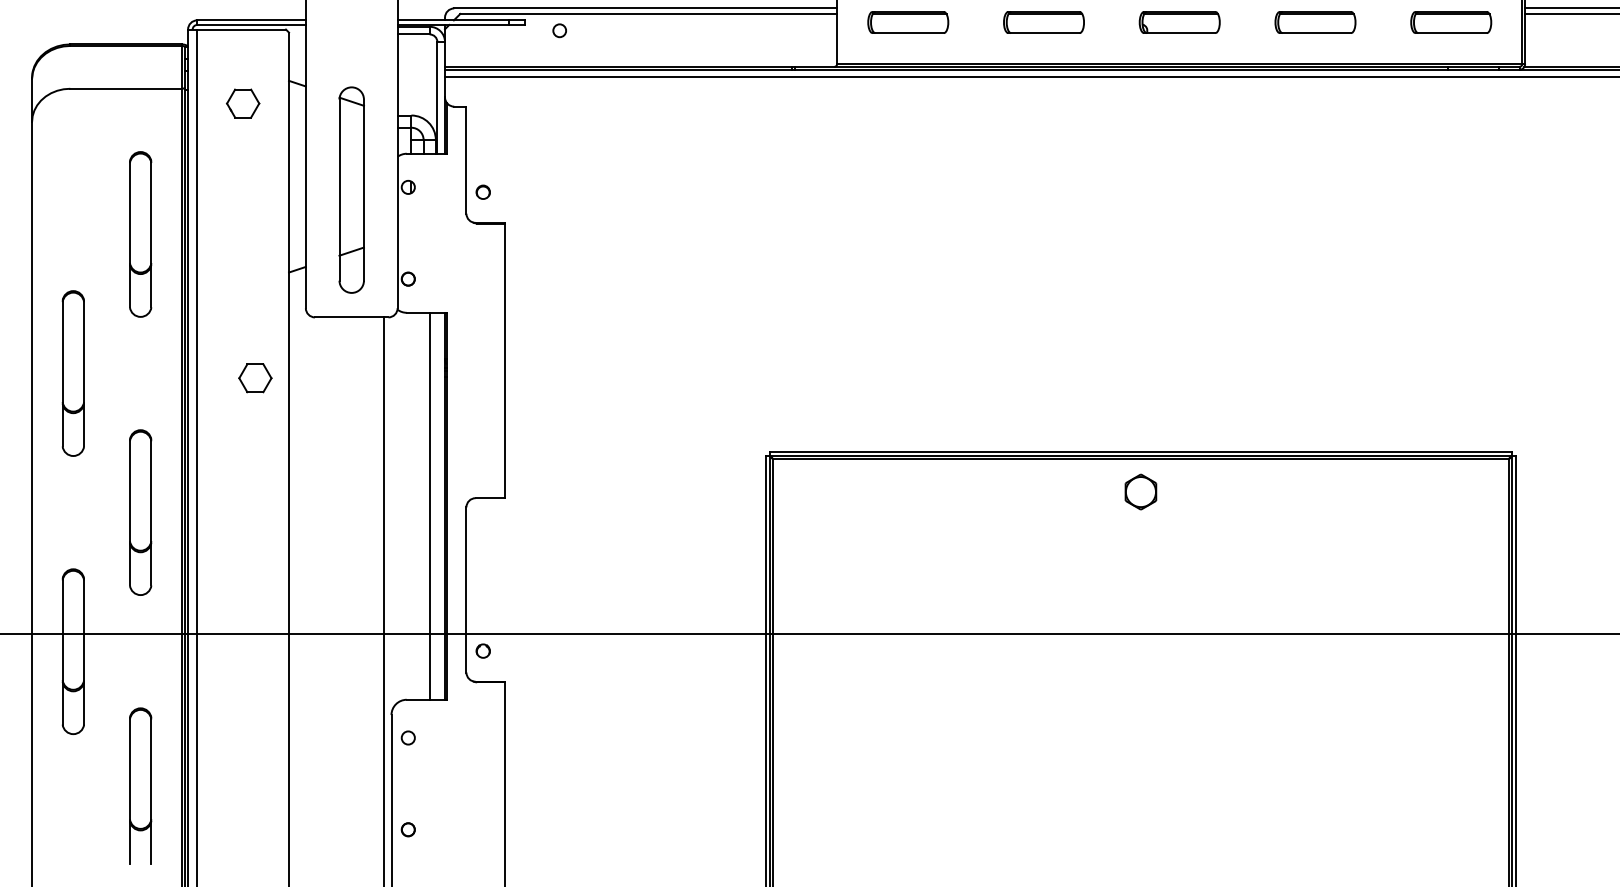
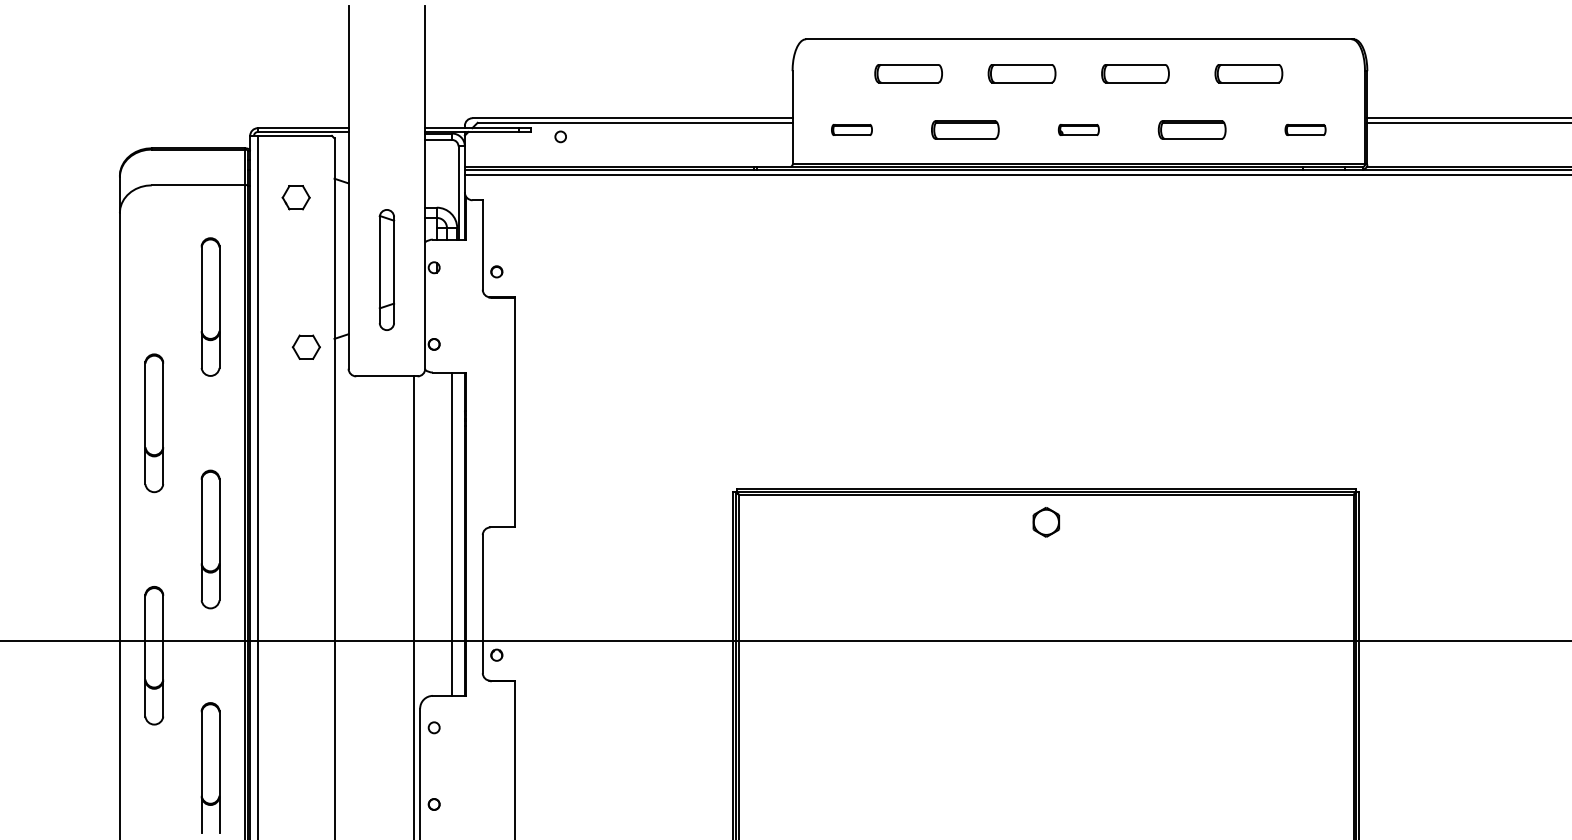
part: (907, 21) -> (851, 129), size x0.6
part: (1179, 21) -> (1078, 129), size x0.6
part: (1451, 21) -> (1305, 129), size x0.6
part: (351, 189) -> (386, 269), size x0.7
part: (254, 377) -> (305, 346), moved

